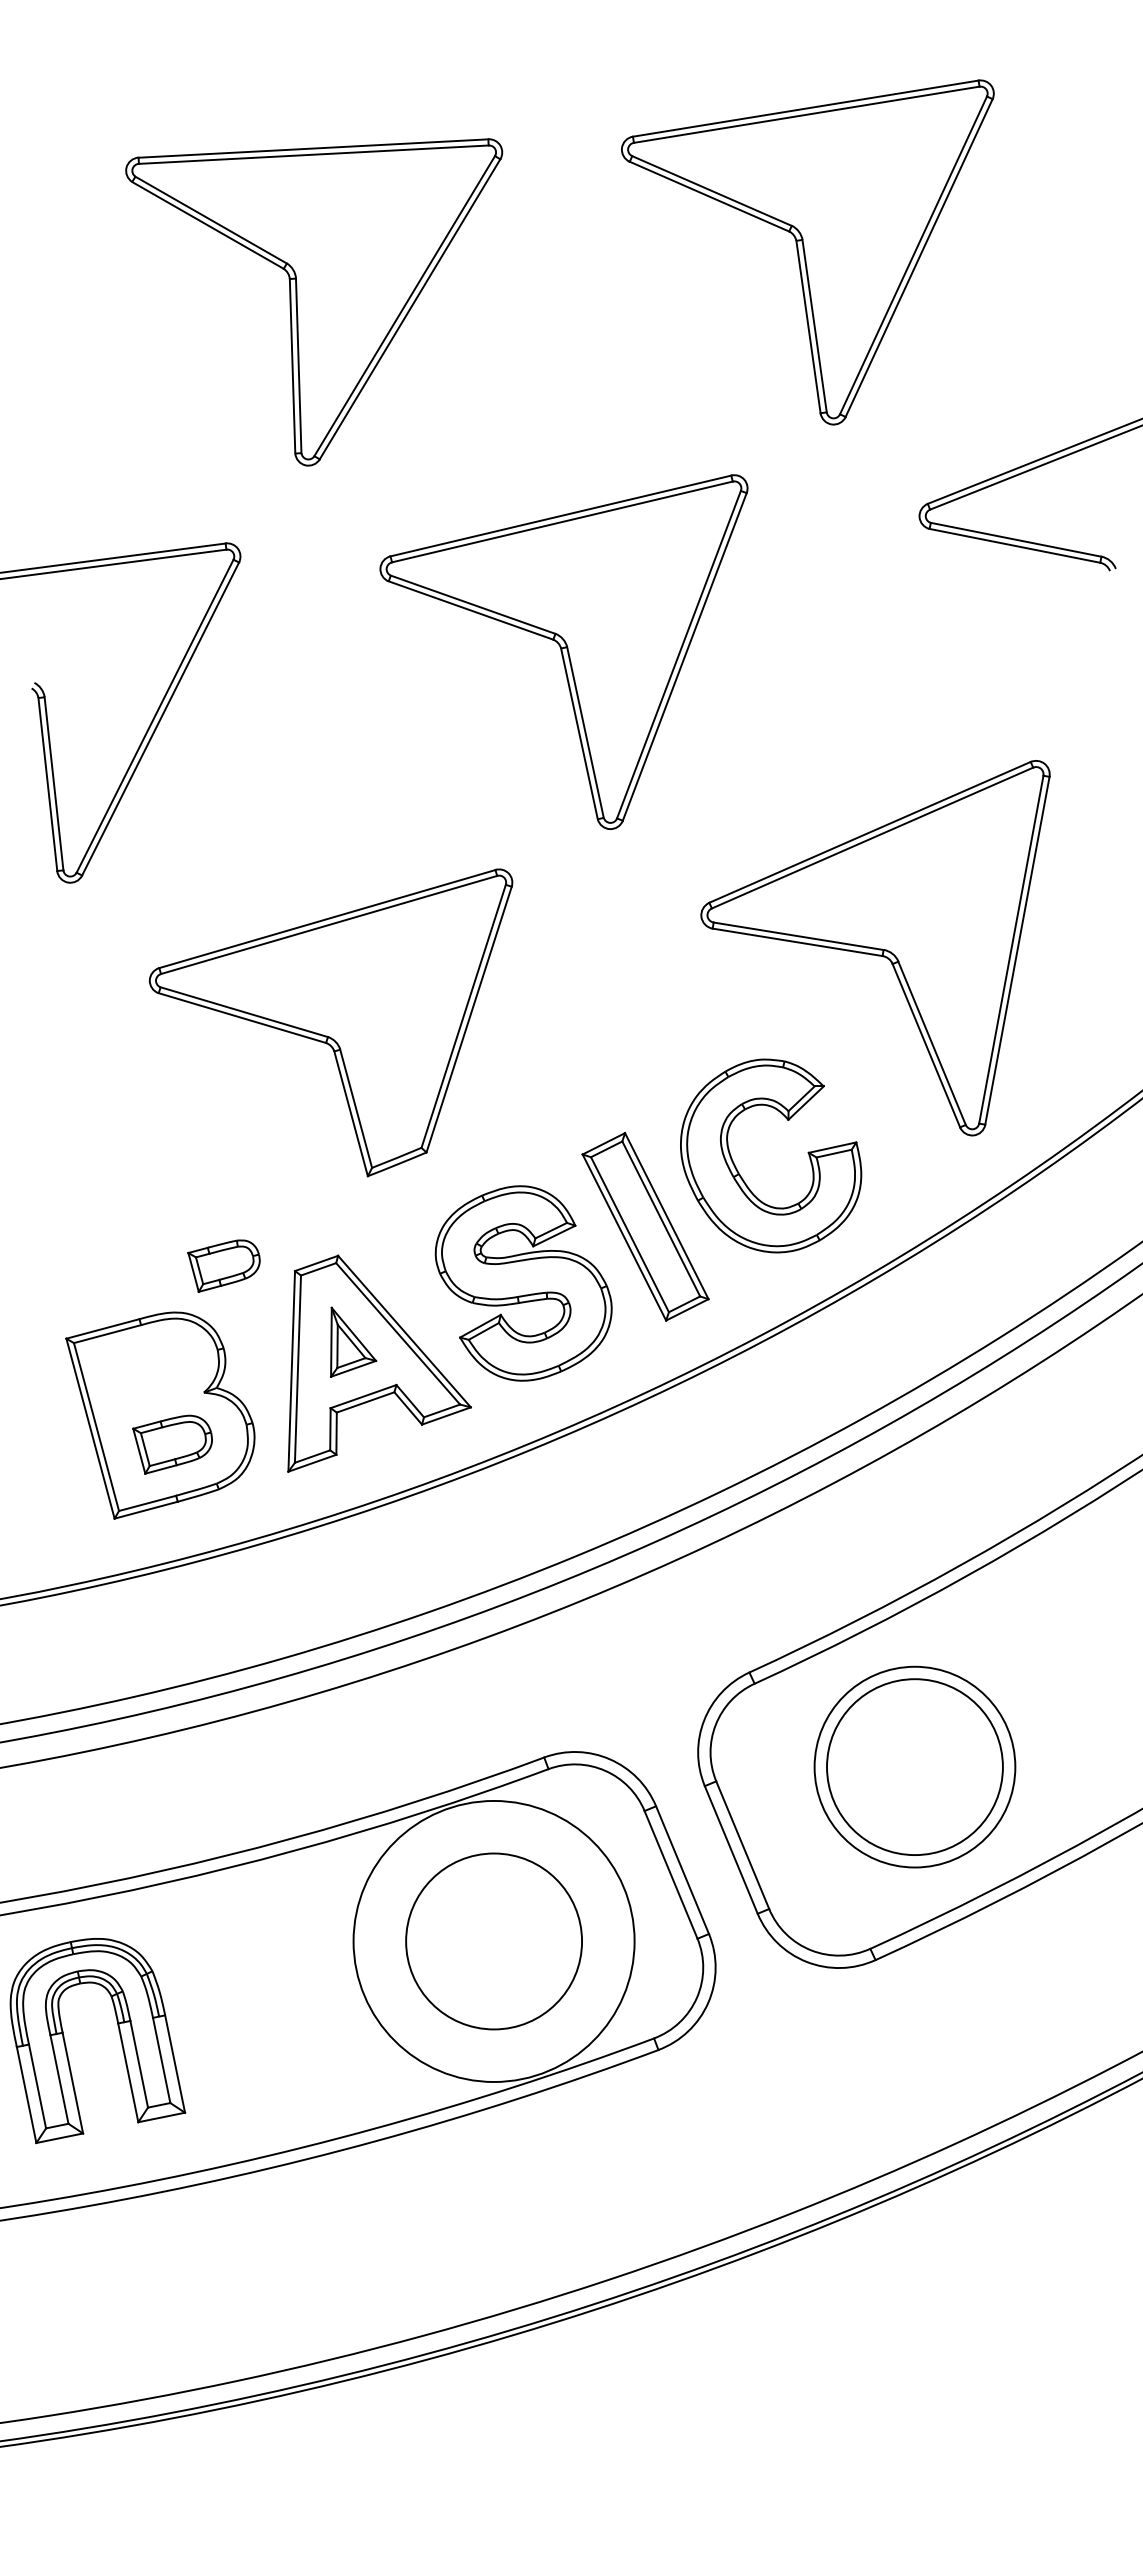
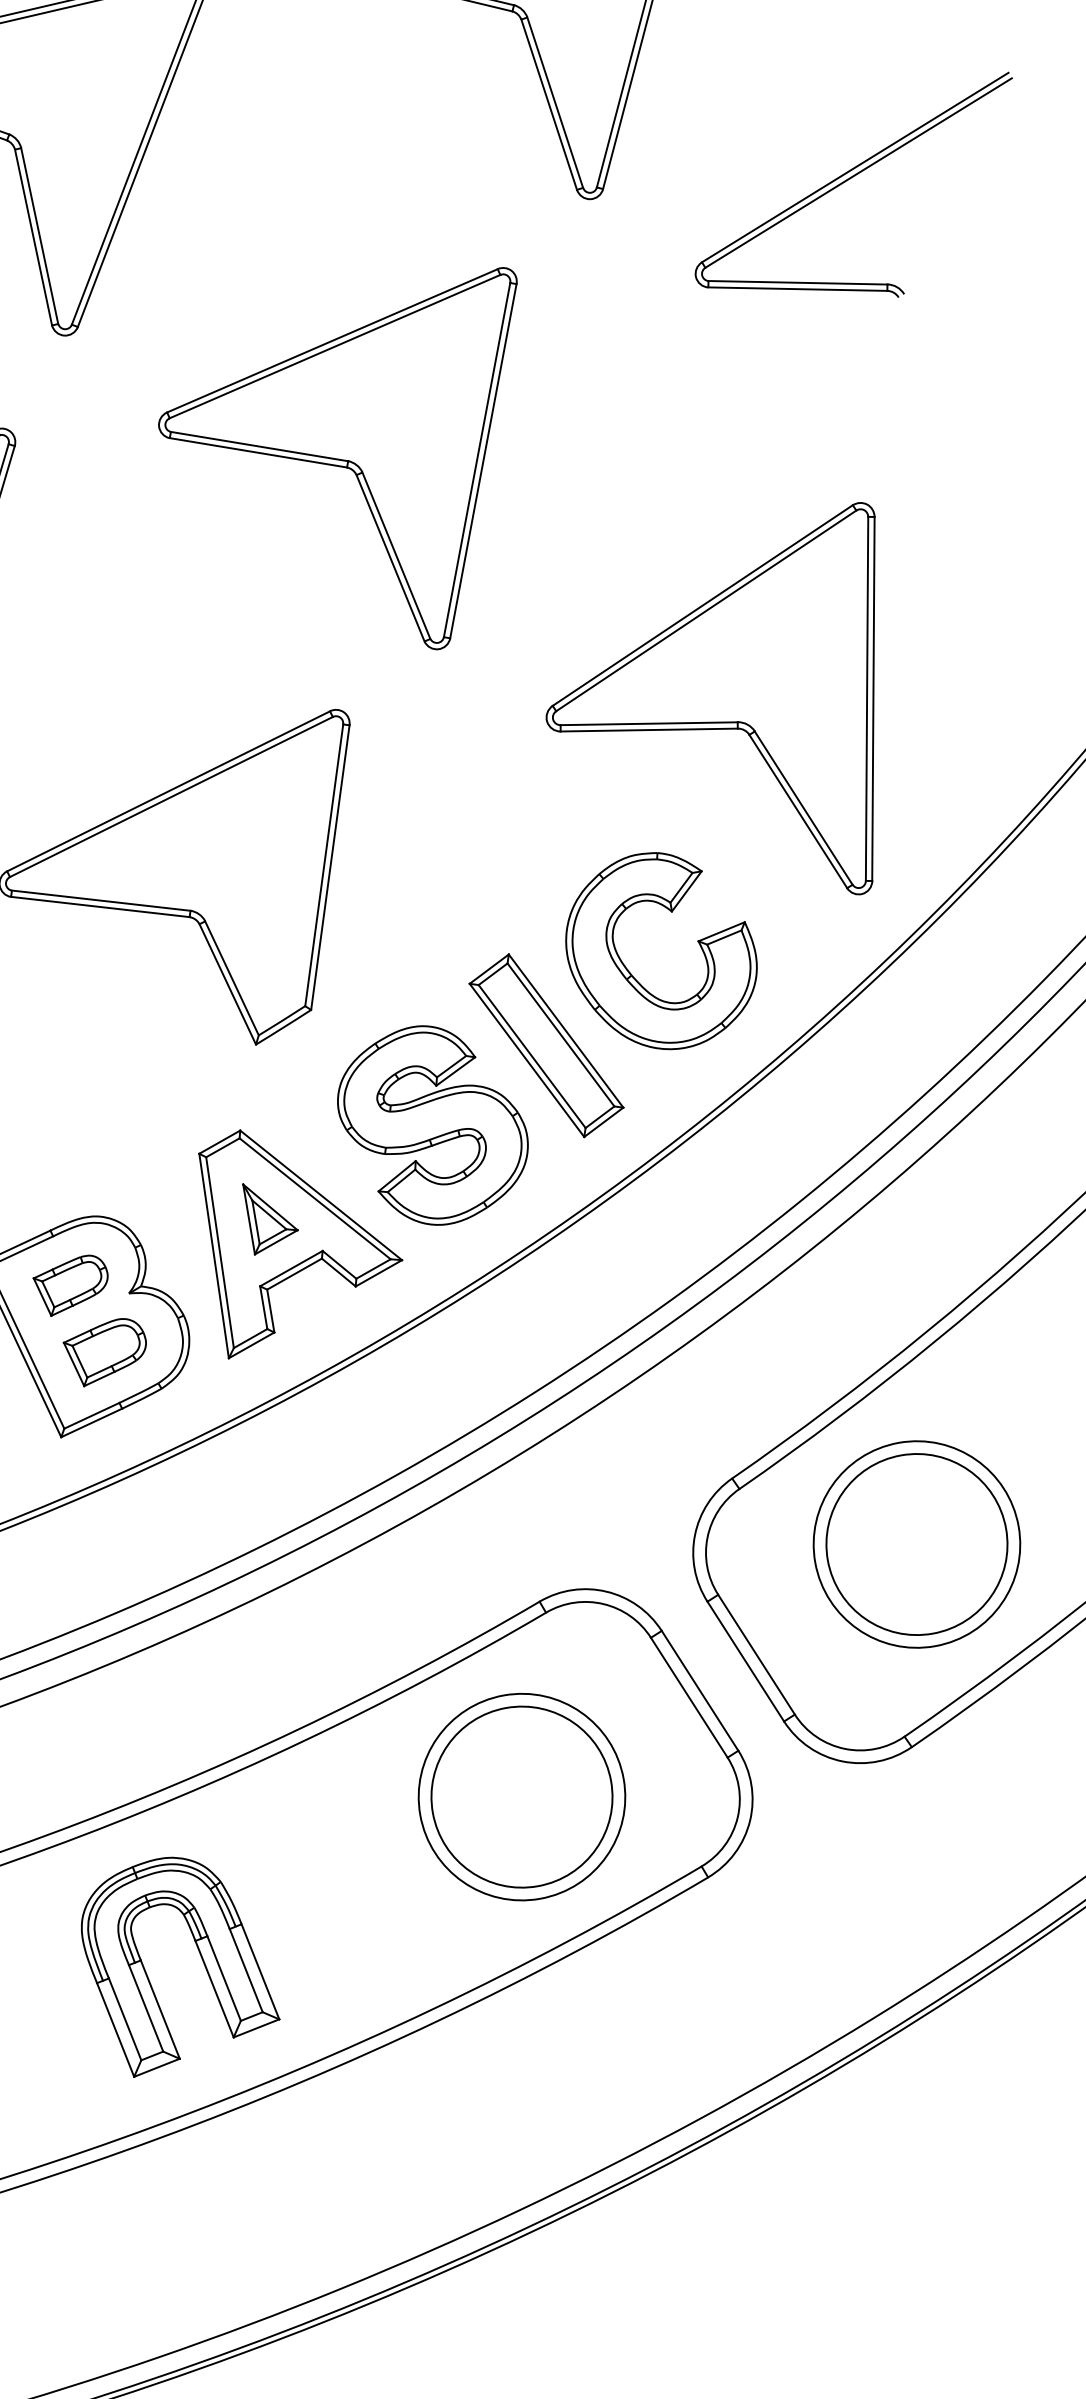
part: (223, 1265) -> (71, 1284), moved
circle: (493, 1941) -> (521, 1797), size x0.71
part: (119, 2035) -> (198, 1952), moved

